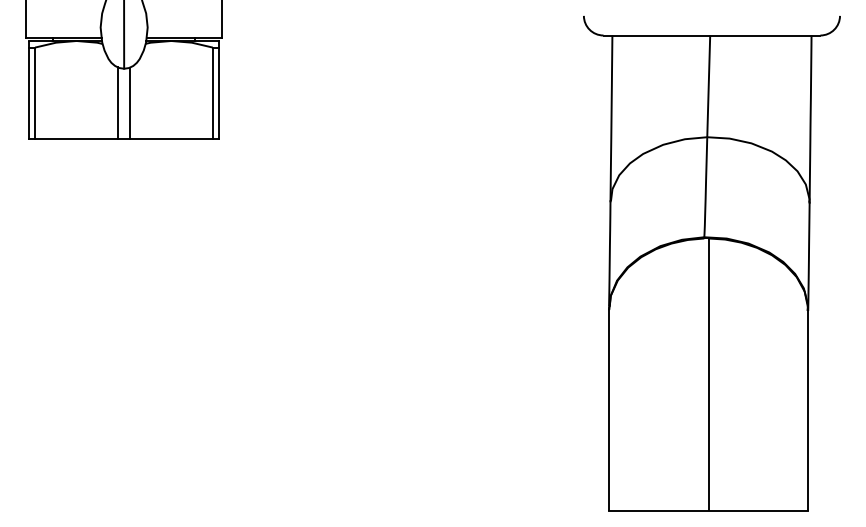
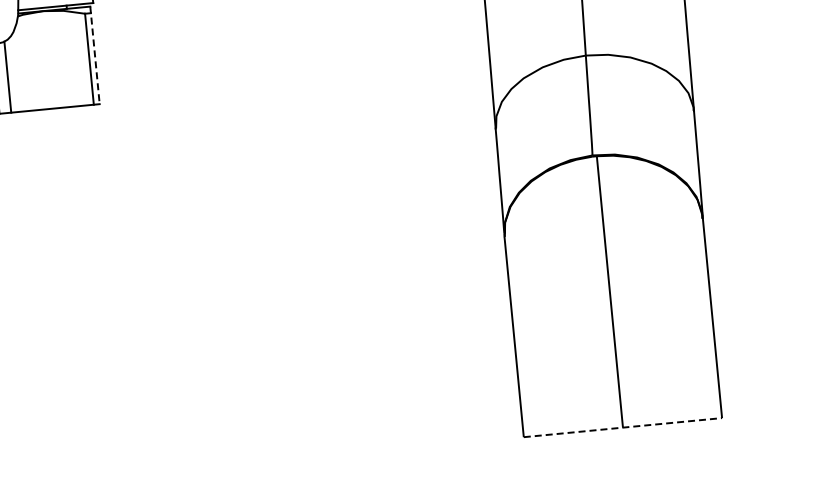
line: (218, 90) -> (94, 55), solid -> dashed
line: (708, 511) -> (622, 428), solid -> dashed

